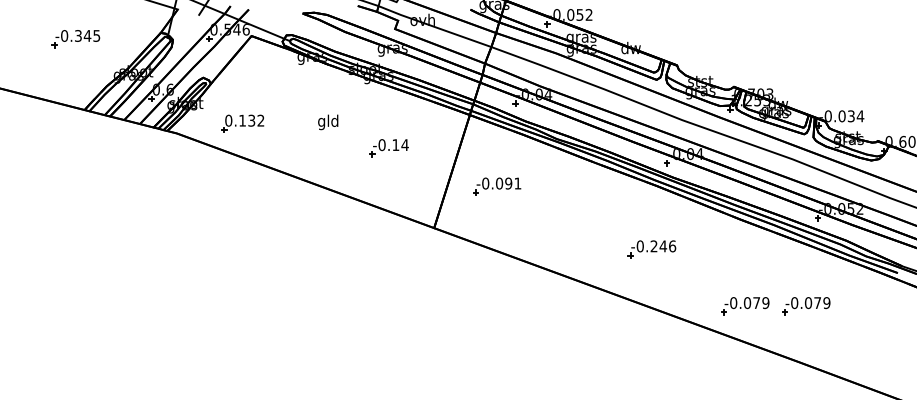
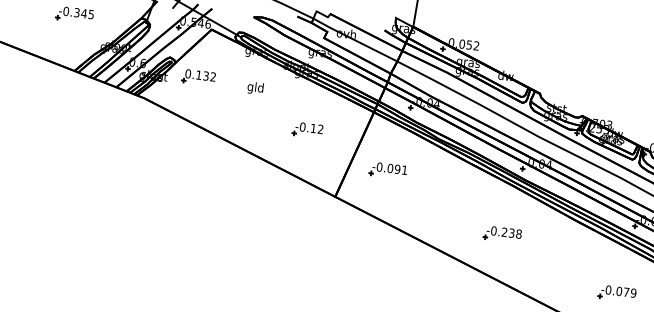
text: (328, 122) -> (255, 88), moved
part: (242, 123) -> (198, 77), moved
text: (404, 144) -> (320, 128), -0.14 -> -0.12
text: (667, 246) -> (515, 233), -0.246 -> -0.238
part: (745, 306) -> (569, 288), removed

